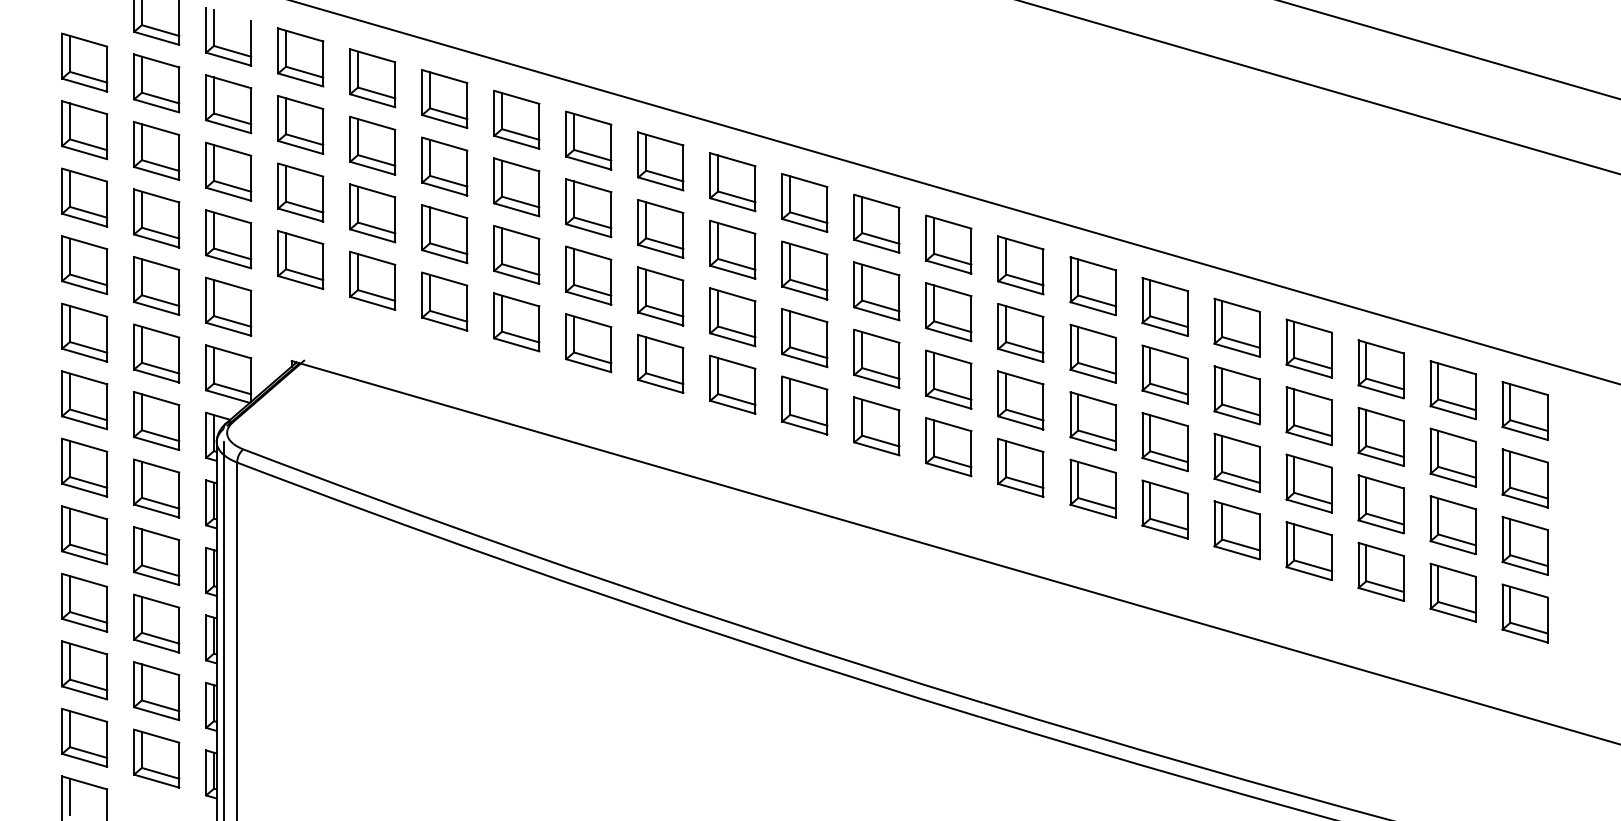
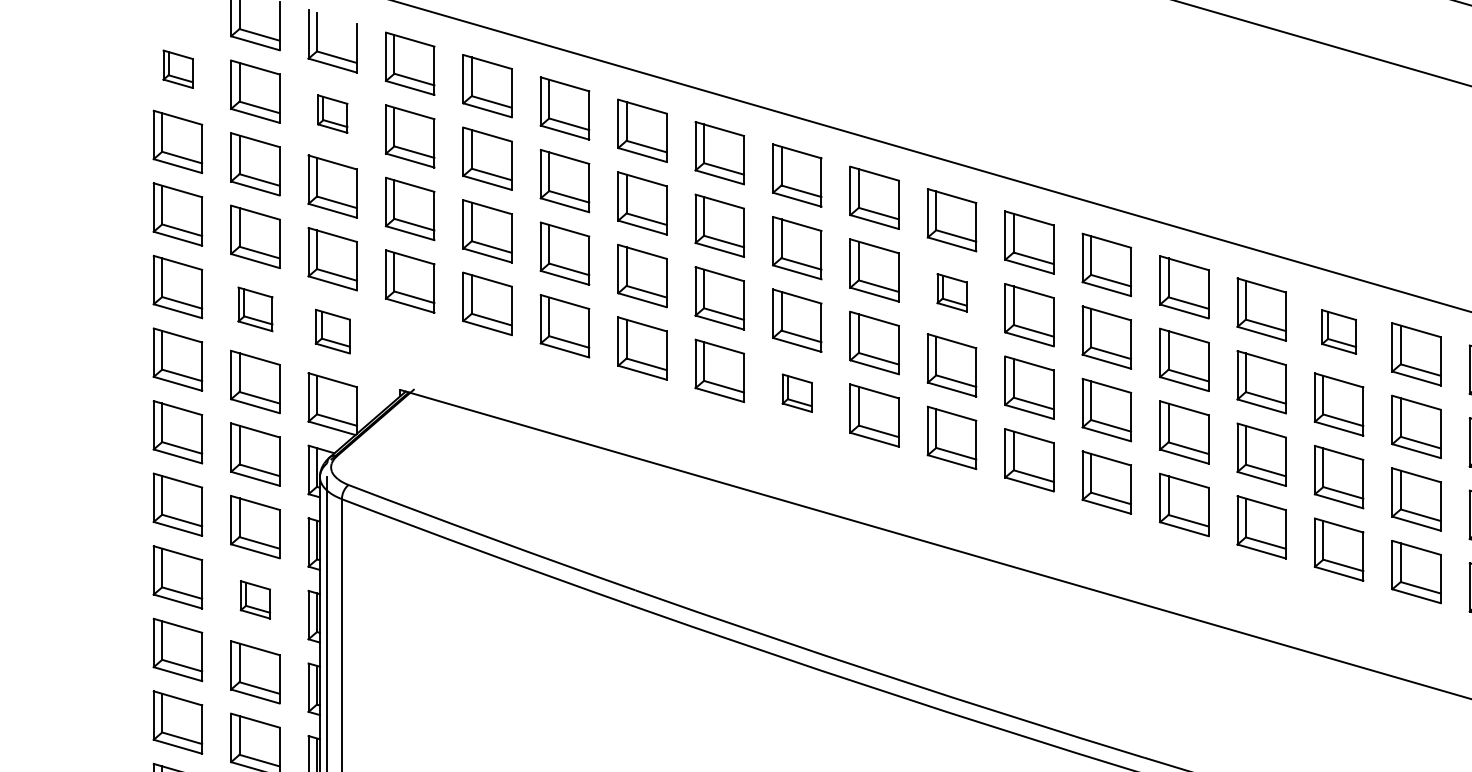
part: (84, 62) -> (177, 69), size x0.6
part: (228, 104) -> (332, 114), size x0.6
part: (804, 270) -> (951, 292), size x0.6
part: (156, 285) -> (255, 308), size x0.7
part: (228, 306) -> (332, 331), size x0.7
part: (1164, 306) -> (1338, 331), size x0.7
part: (660, 363) -> (796, 392), size x0.6
part: (156, 556) -> (255, 600), size x0.6

